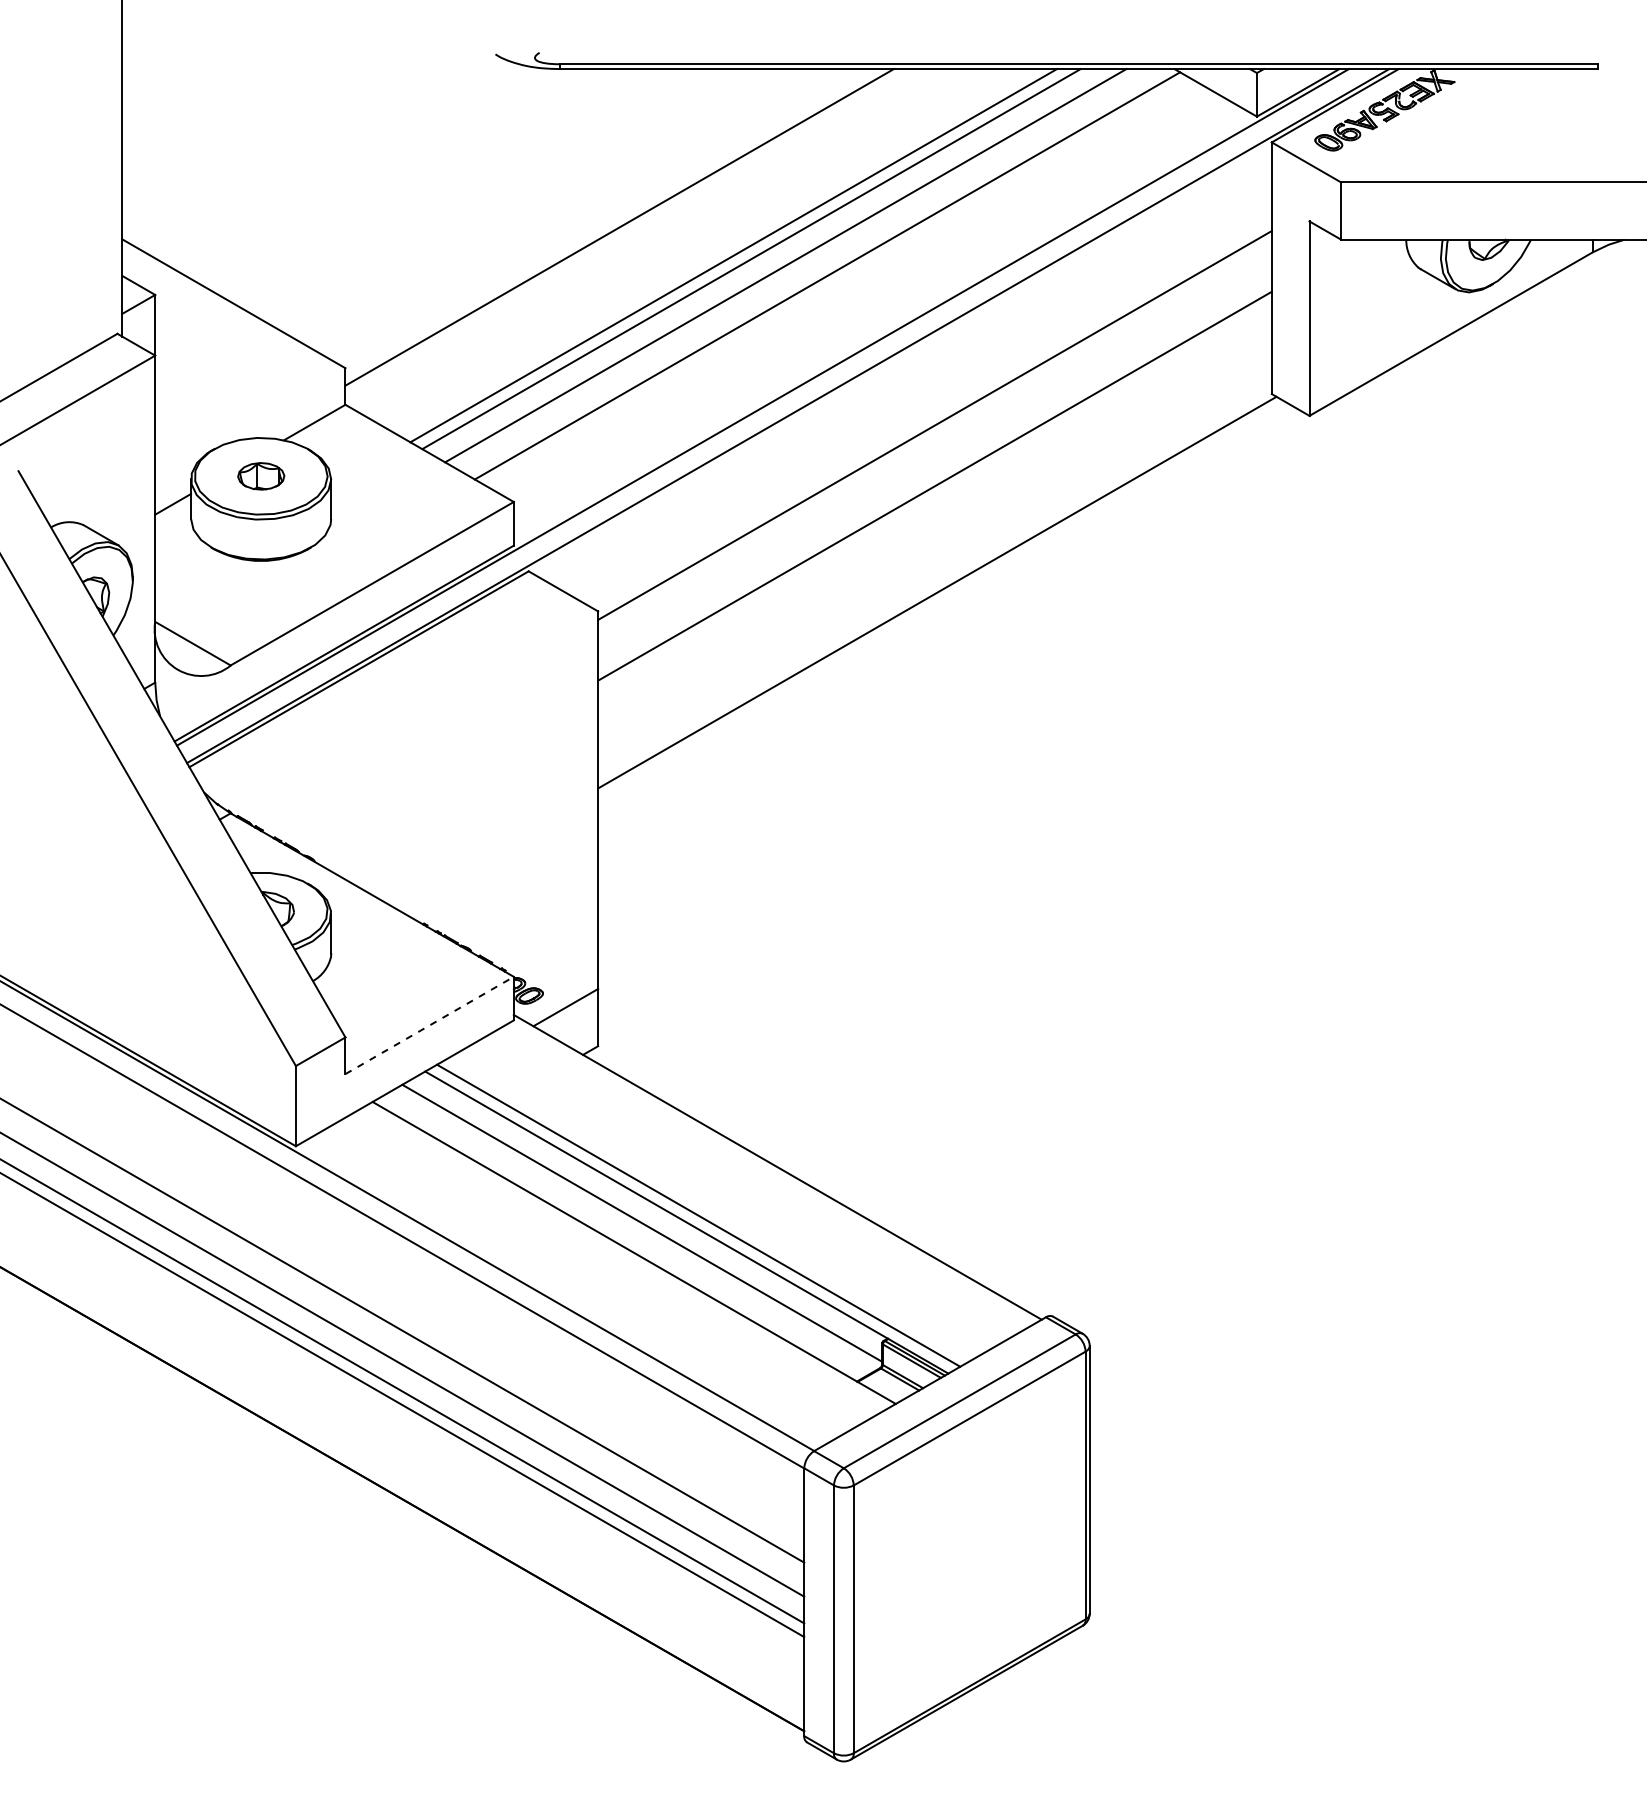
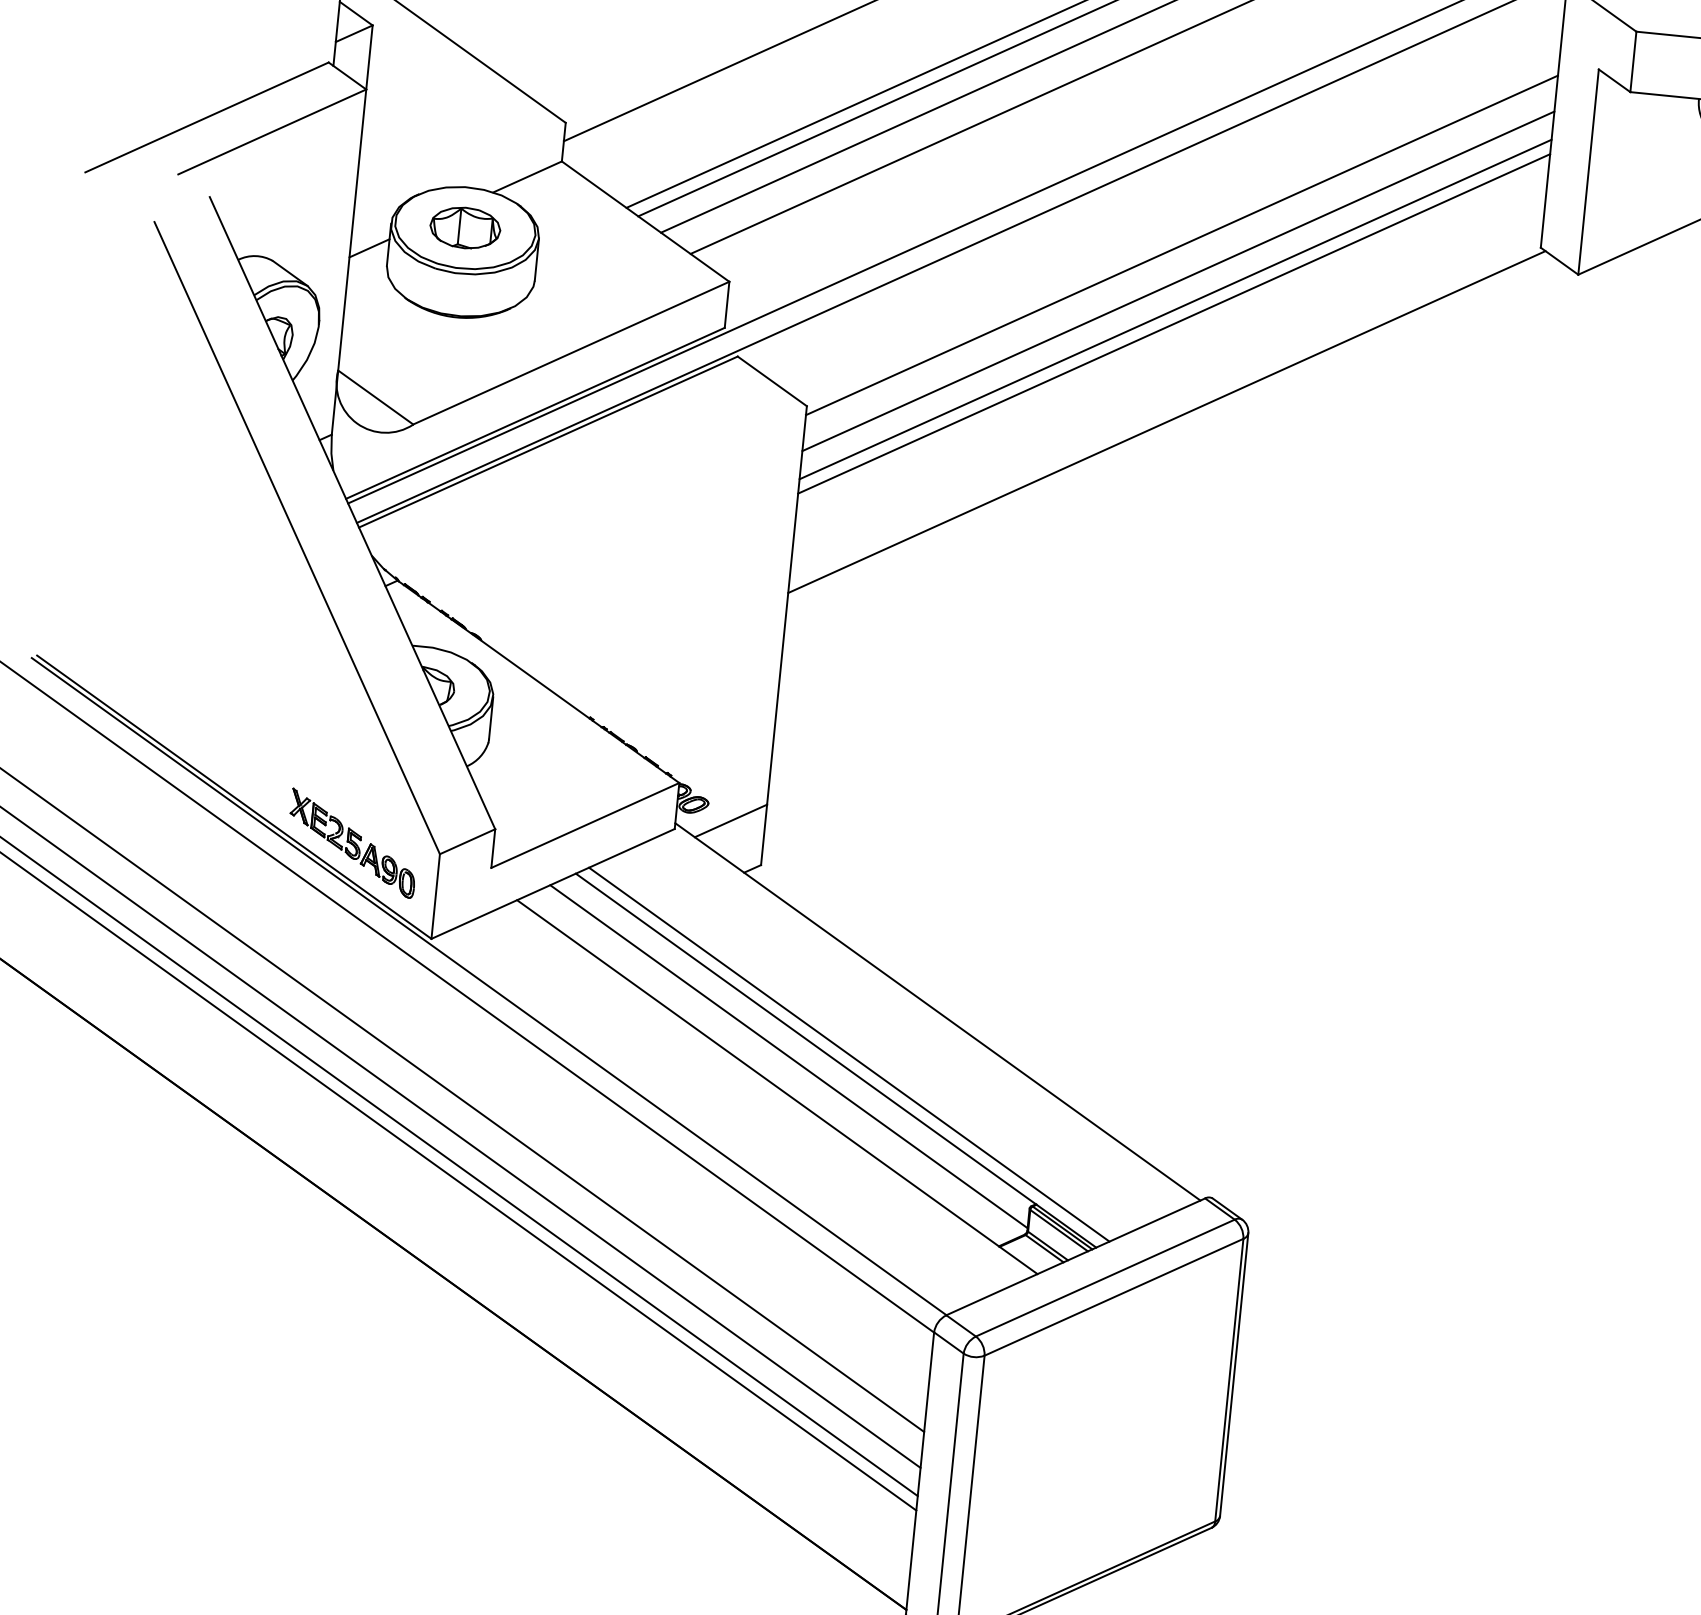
line: (934, 459) -> (1177, 281), added
part: (261, 476) -> (465, 228), size x1.43
line: (934, 499) -> (1173, 323), added
line: (430, 1025) -> (586, 825), dashed -> solid
part: (213, 1063) -> (353, 842), added

